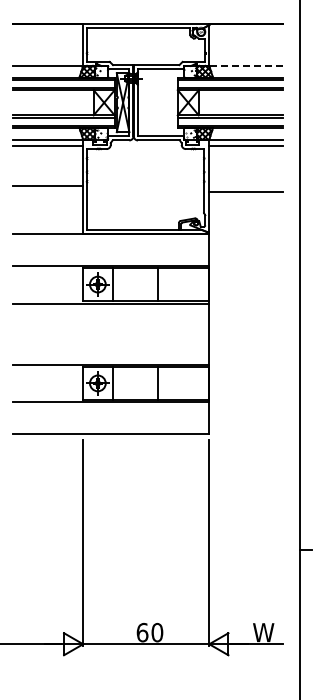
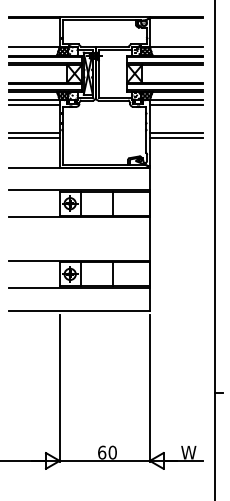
line: (246, 65) -> (176, 47), dashed -> solid
line: (245, 185) -> (175, 132), added
line: (47, 192) -> (34, 137), added

